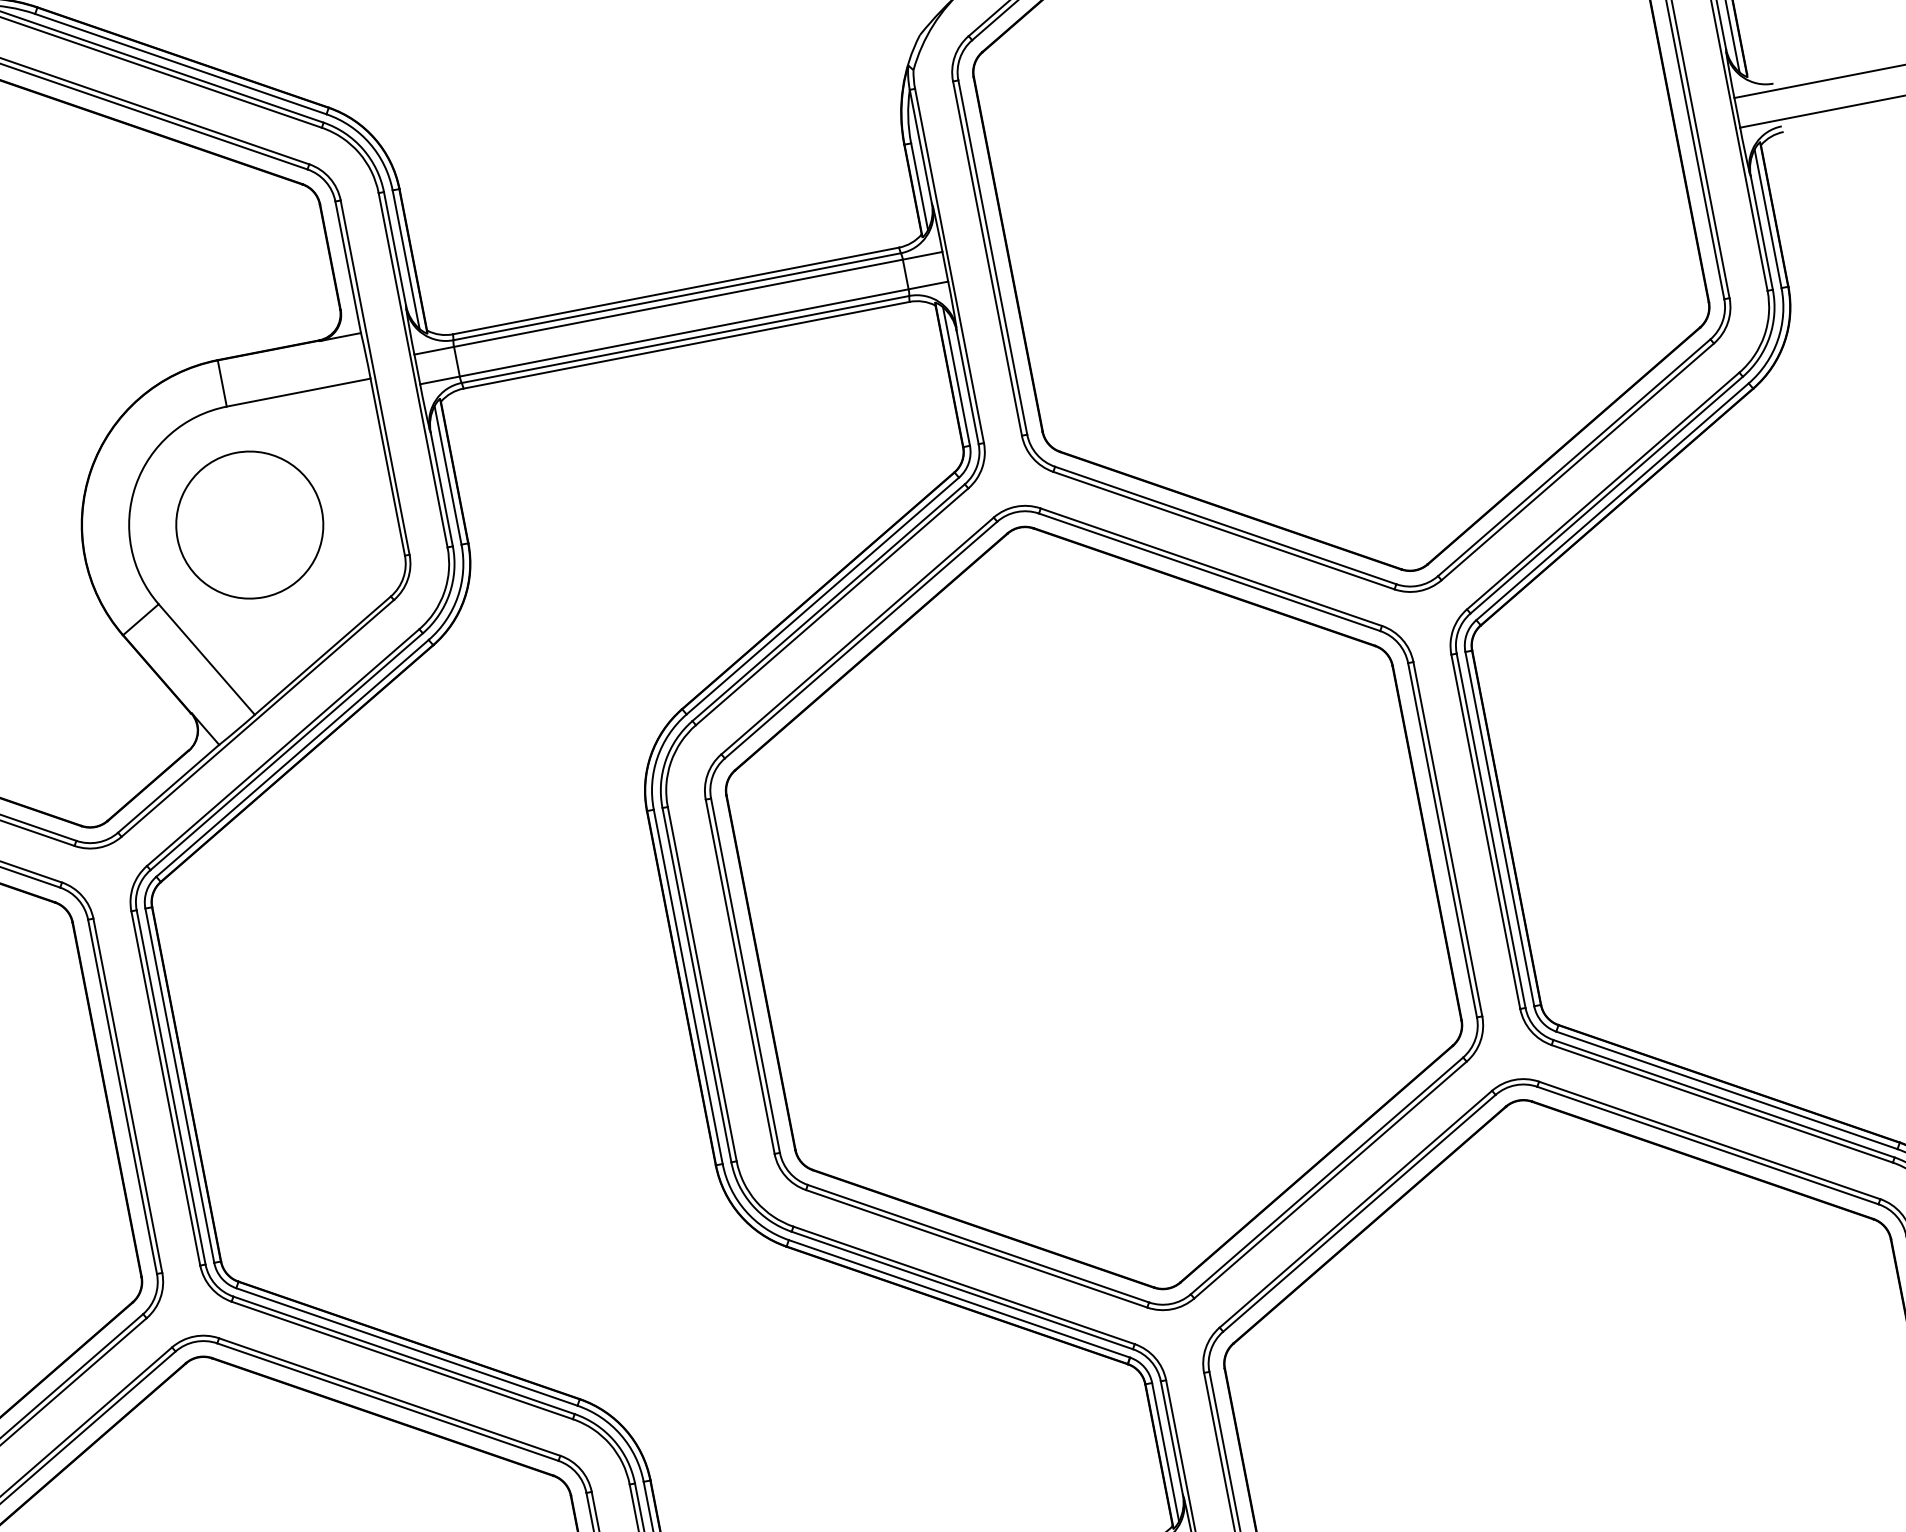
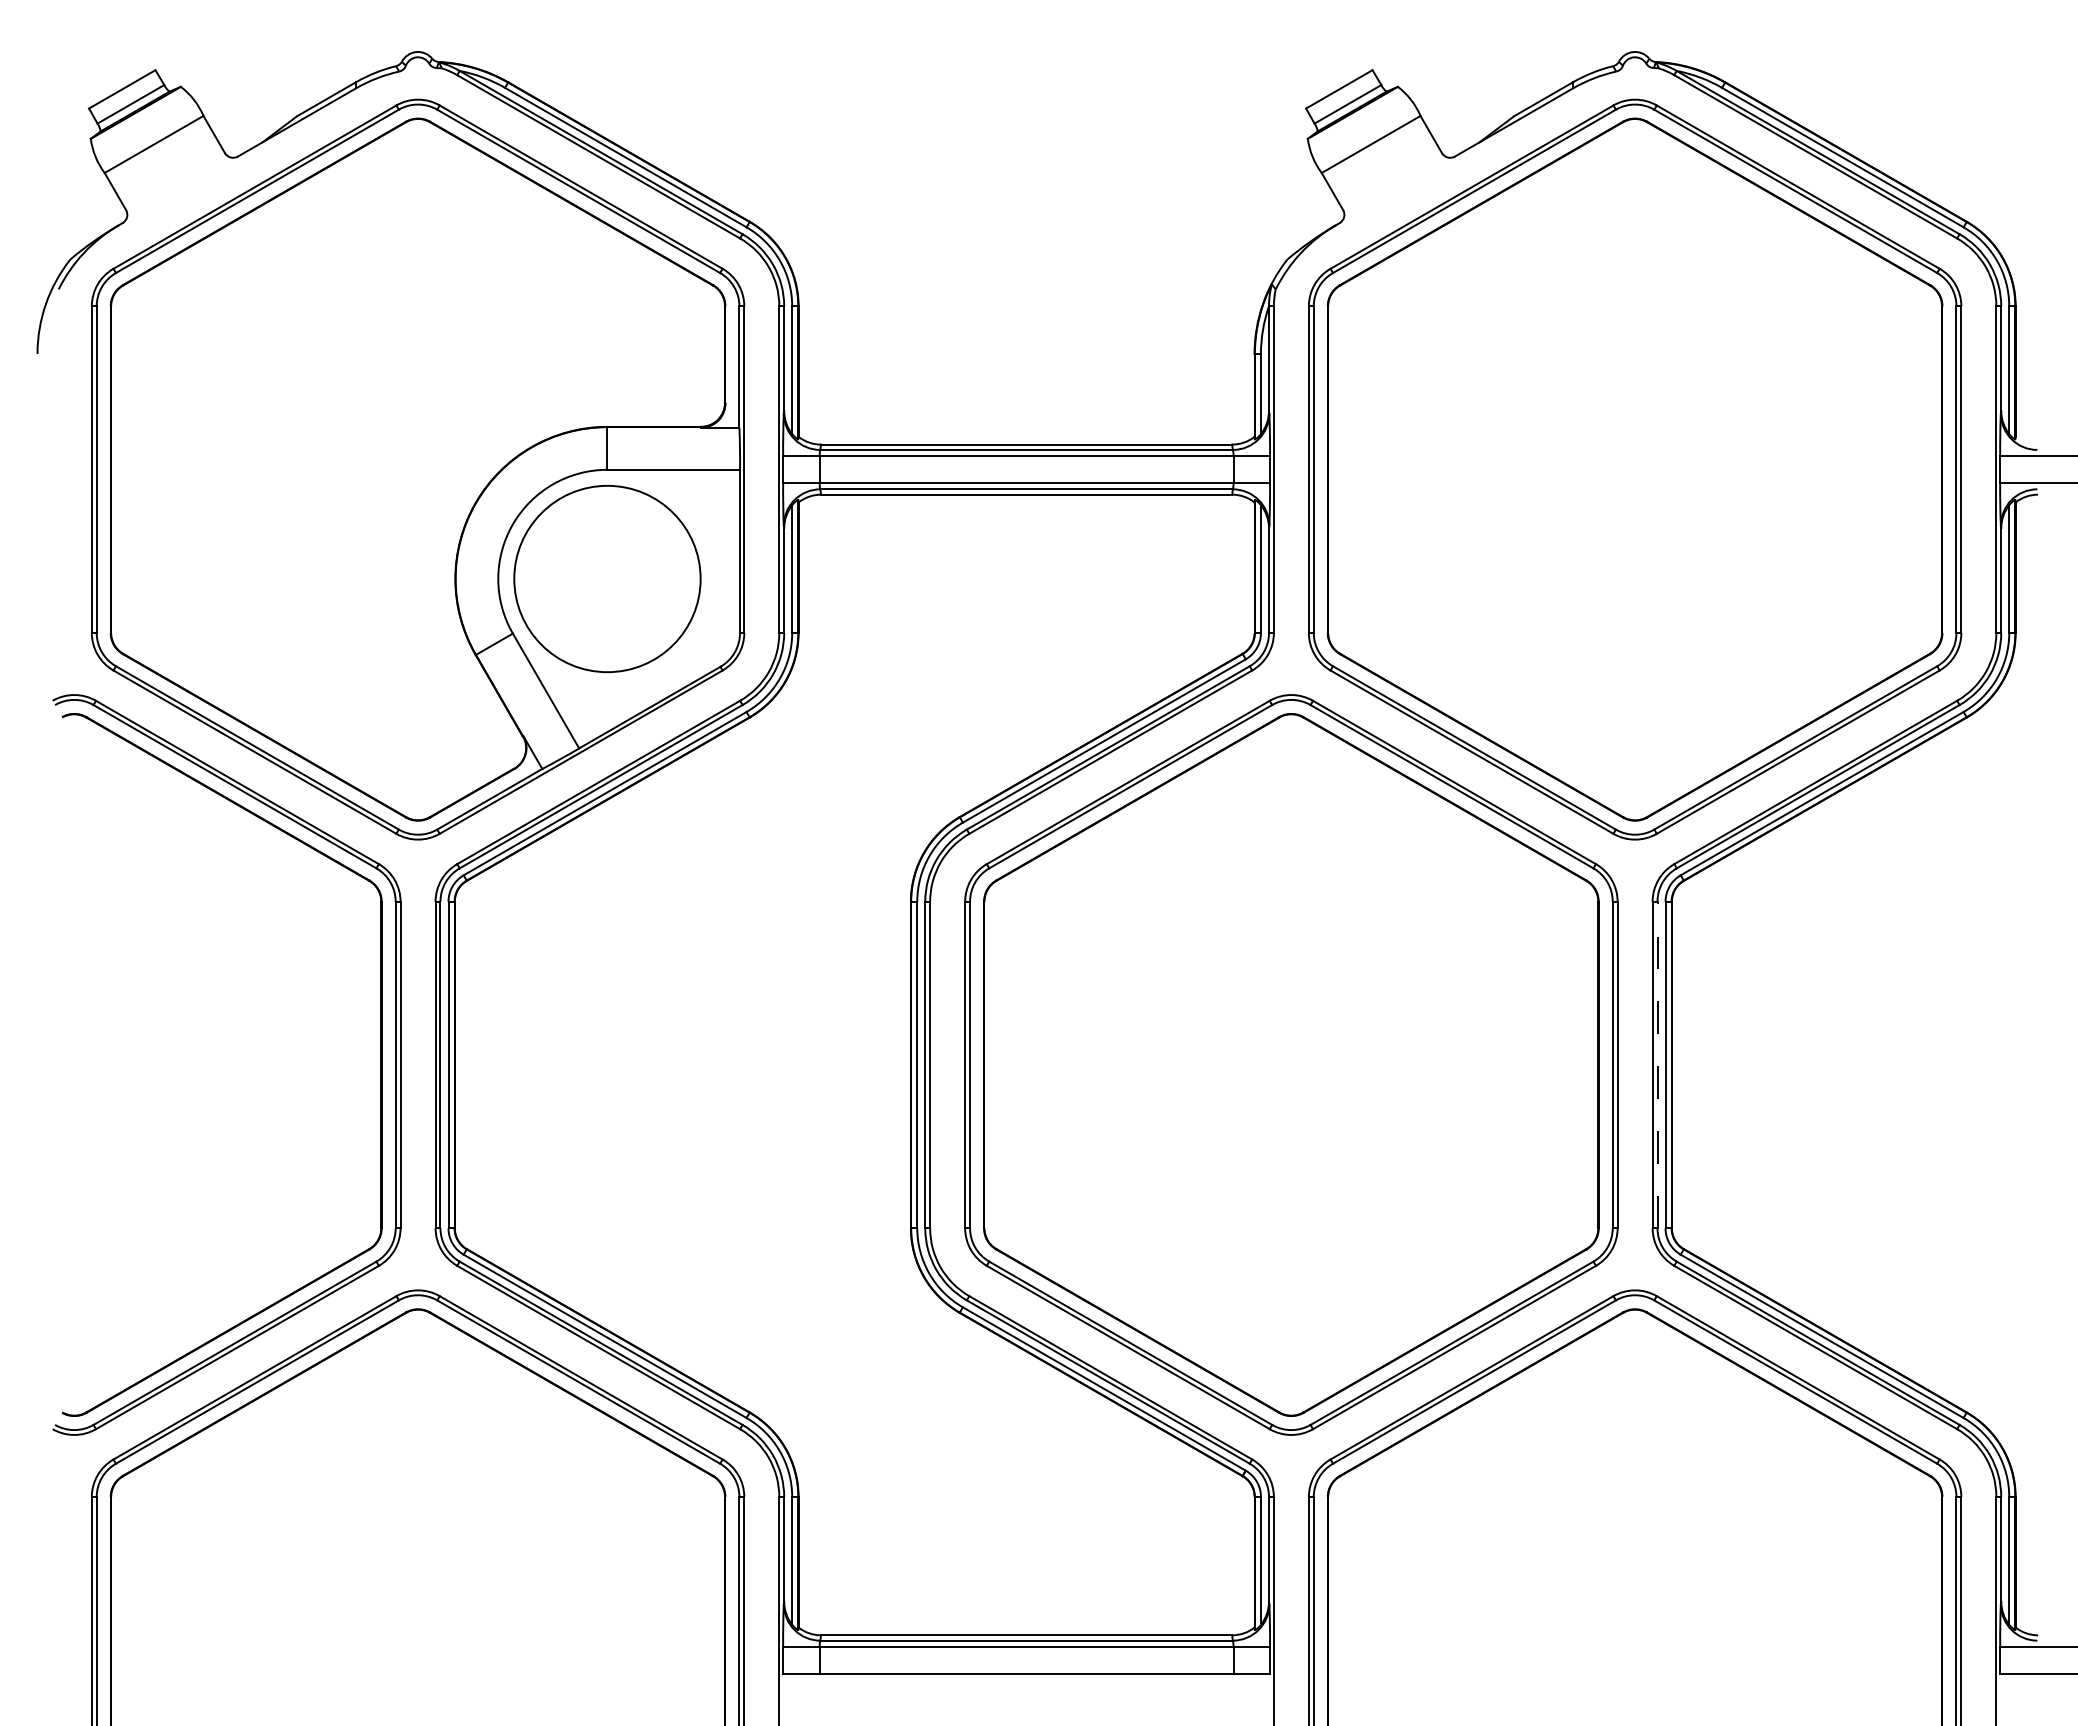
circle: (249, 524) -> (607, 578), size x1.4
line: (1491, 830) -> (1657, 1064), solid -> dashed

